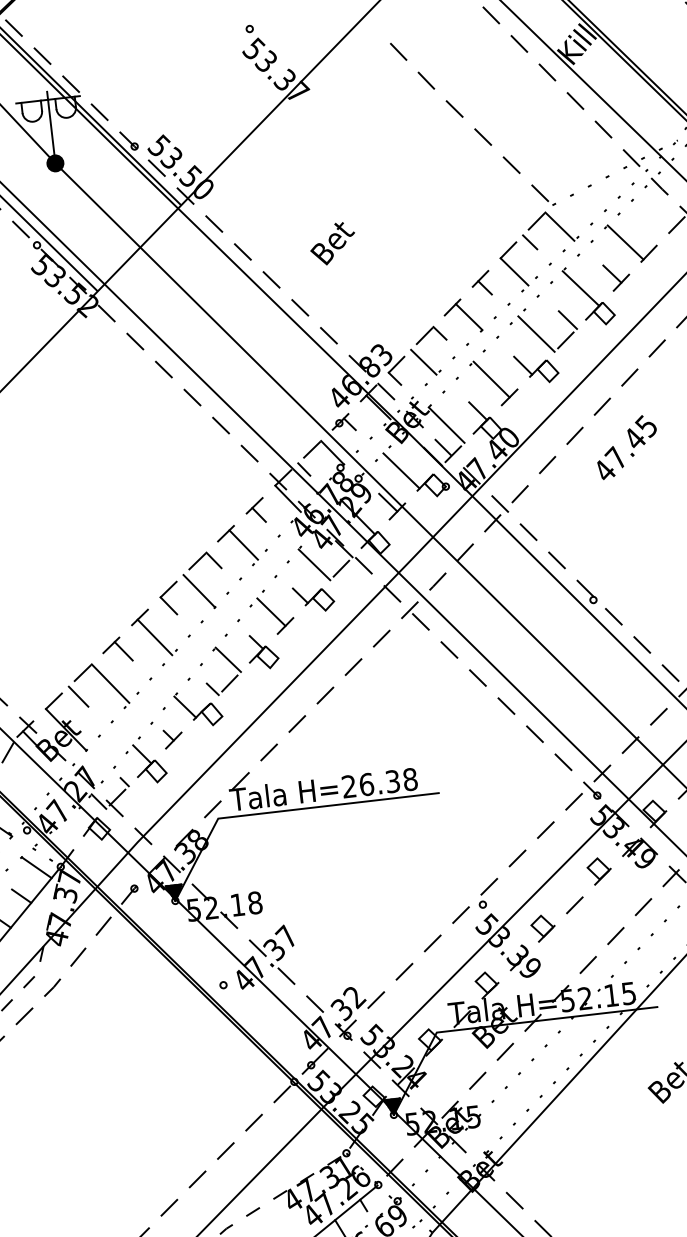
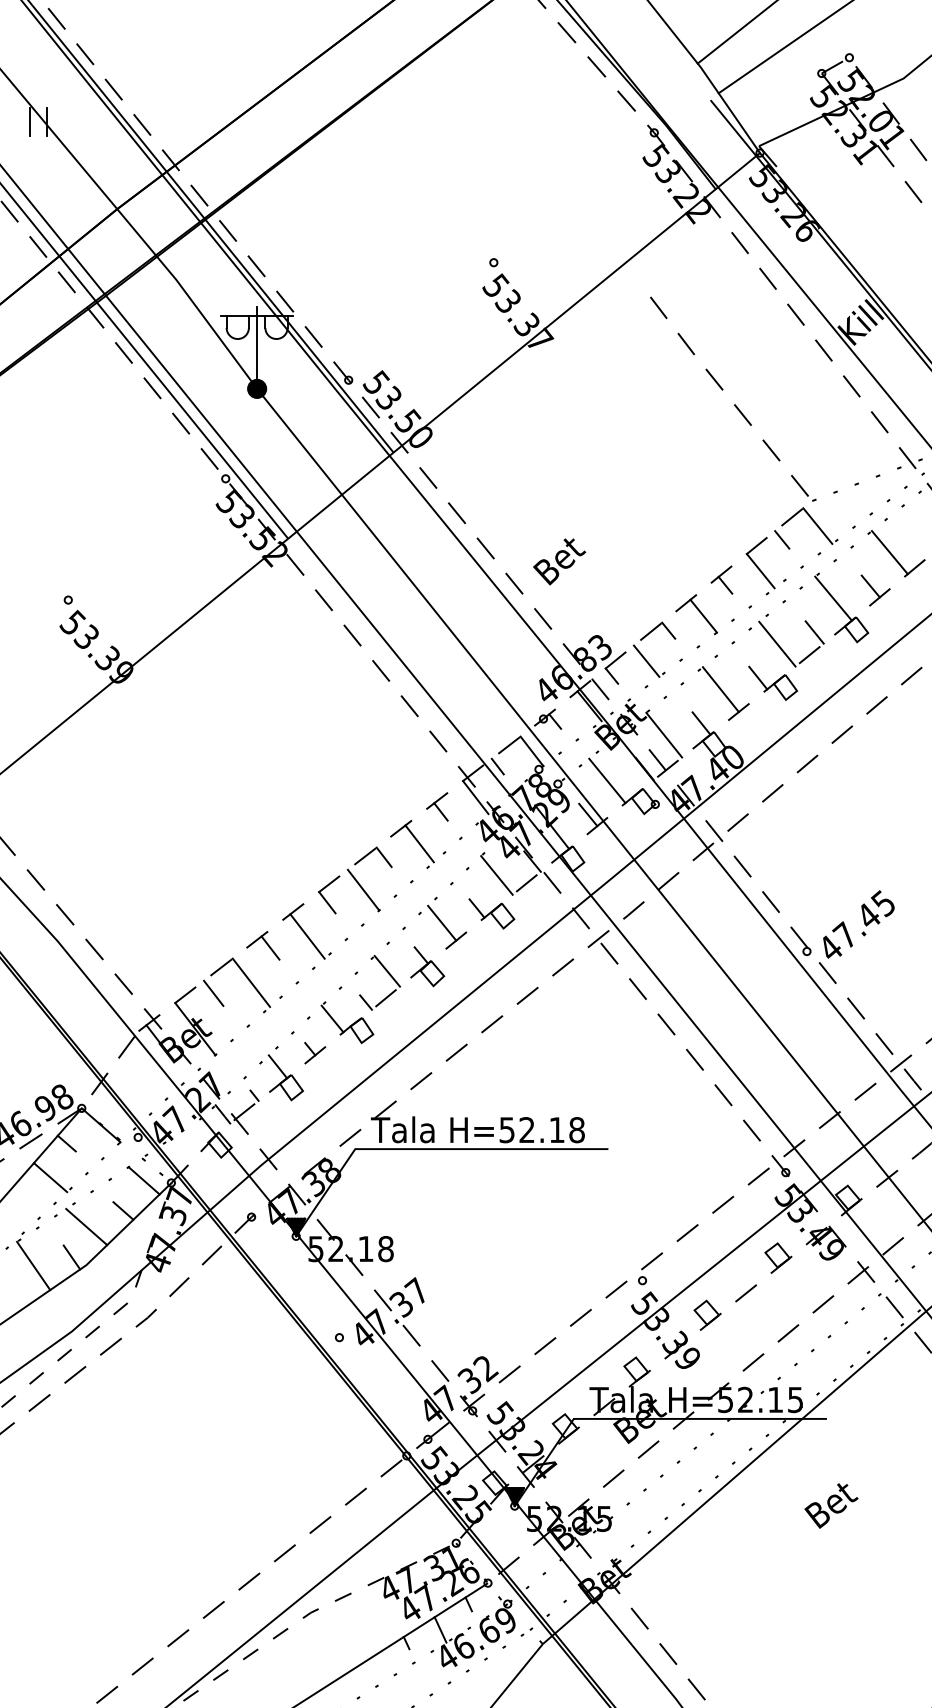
text: (332, 243) -> (559, 561), moved
text: (626, 447) -> (858, 924), moved
text: (370, 784) -> (531, 1130), H=26.38 -> H=52.18

